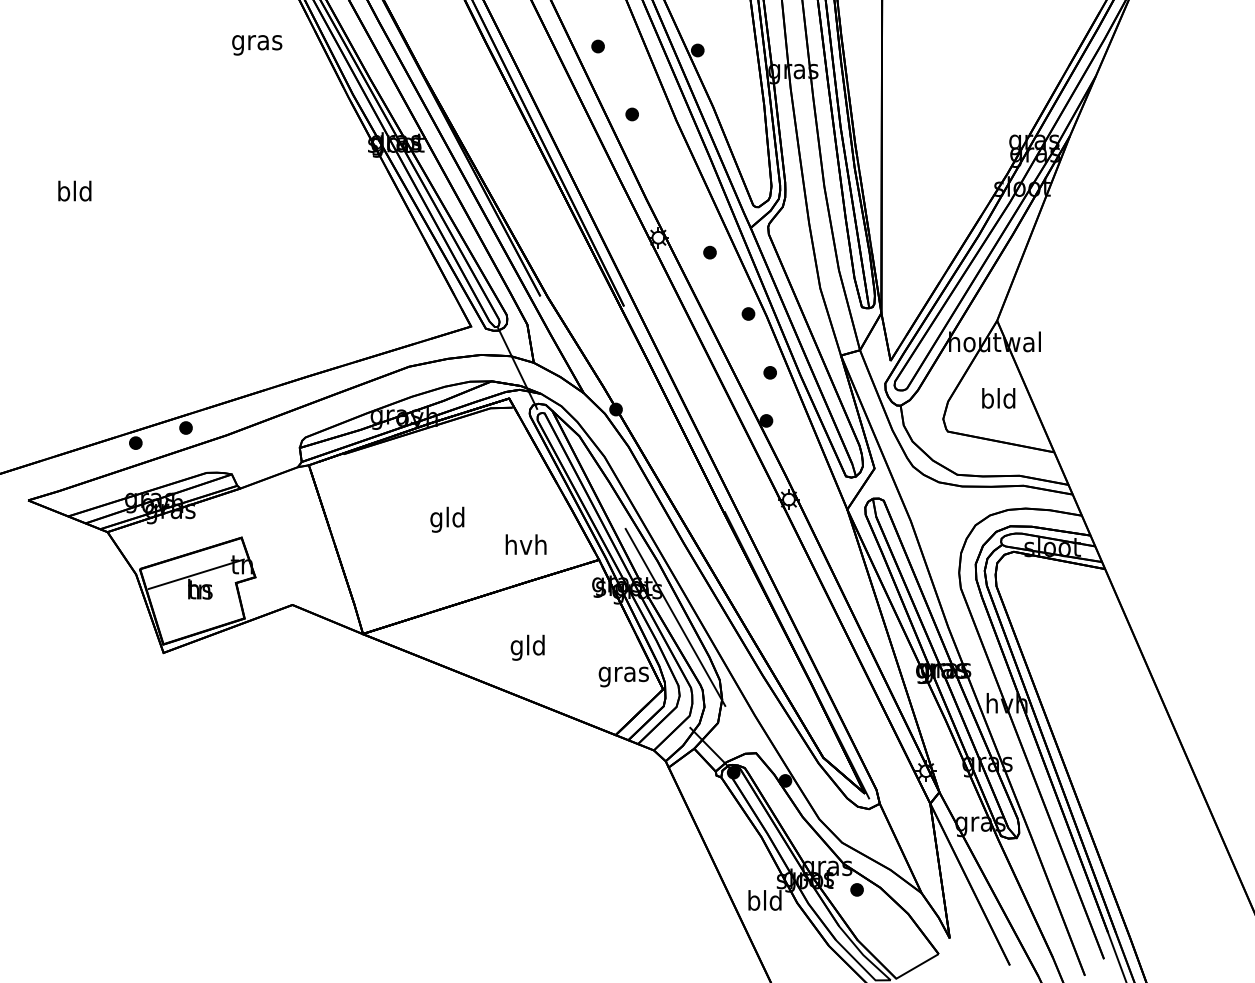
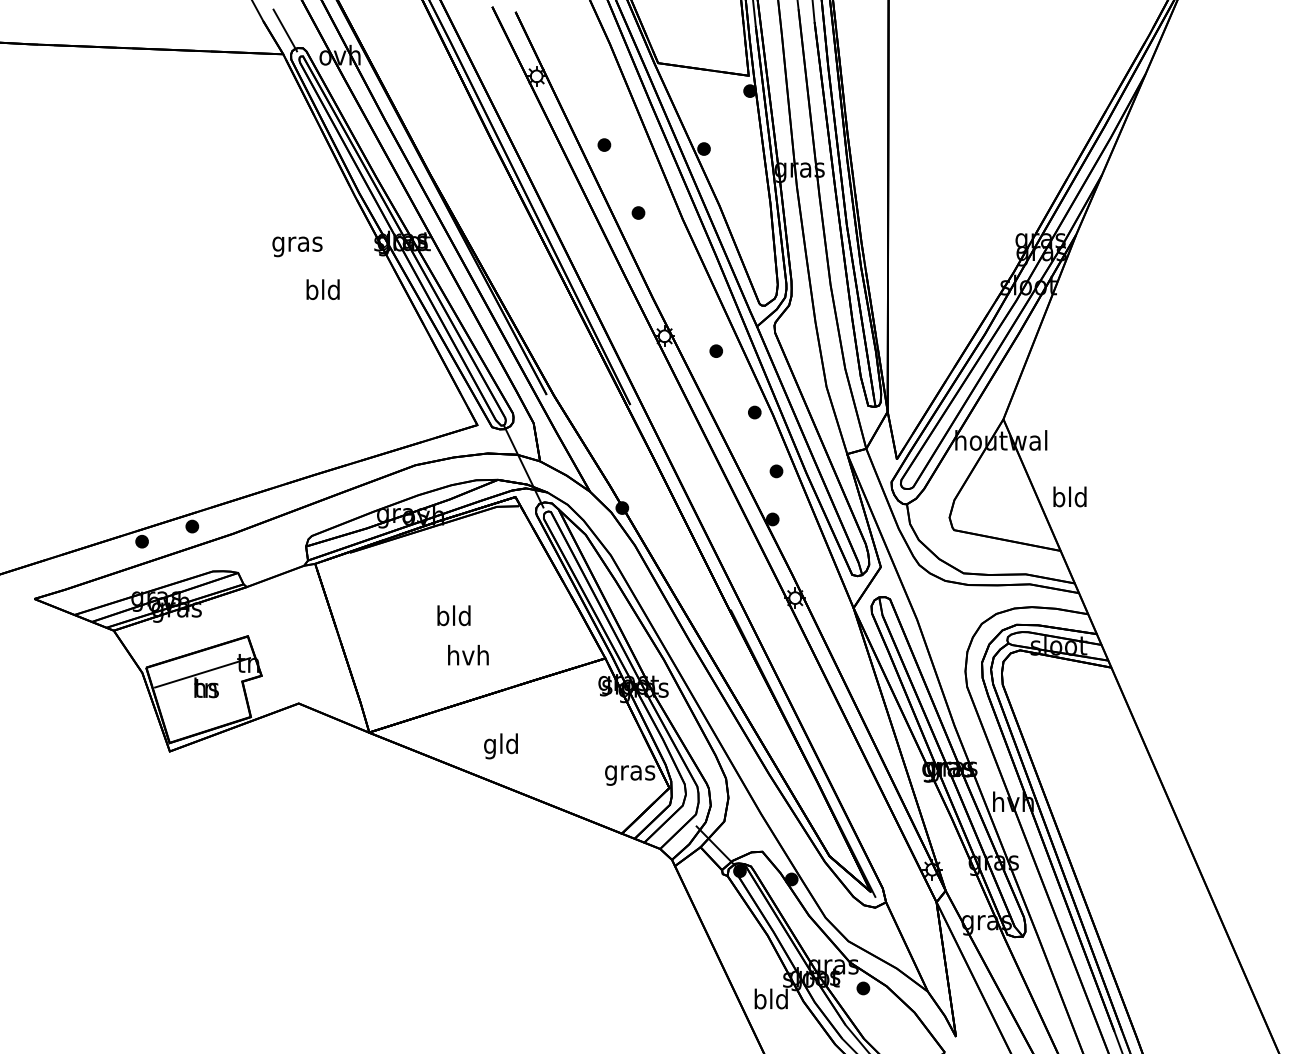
text: (257, 44) -> (297, 246), moved
text: (74, 190) -> (322, 289), moved
text: (998, 397) -> (1069, 496), moved
text: (436, 519) -> (442, 618), gld -> bld
text: (526, 544) -> (468, 655), moved
line: (675, 616) -> (681, 715), removed
text: (527, 647) -> (500, 746), moved

